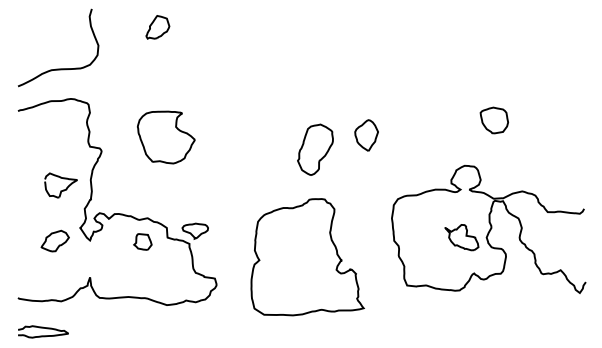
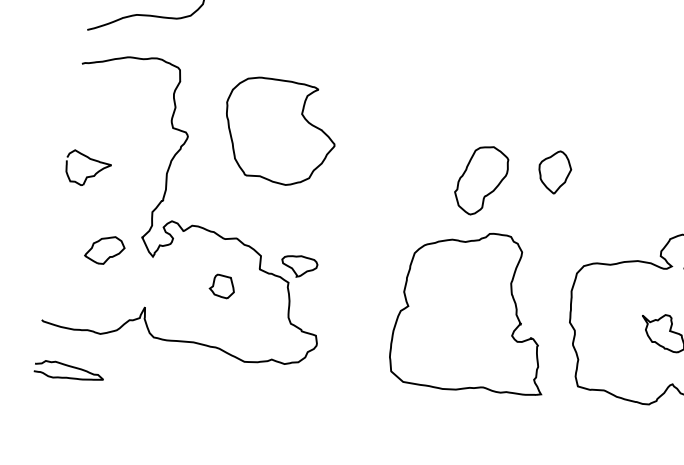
part: (165, 137) -> (278, 131), size x1.43
part: (60, 185) -> (87, 169), moved
part: (142, 241) -> (222, 285), moved
part: (307, 257) -> (474, 312), moved

